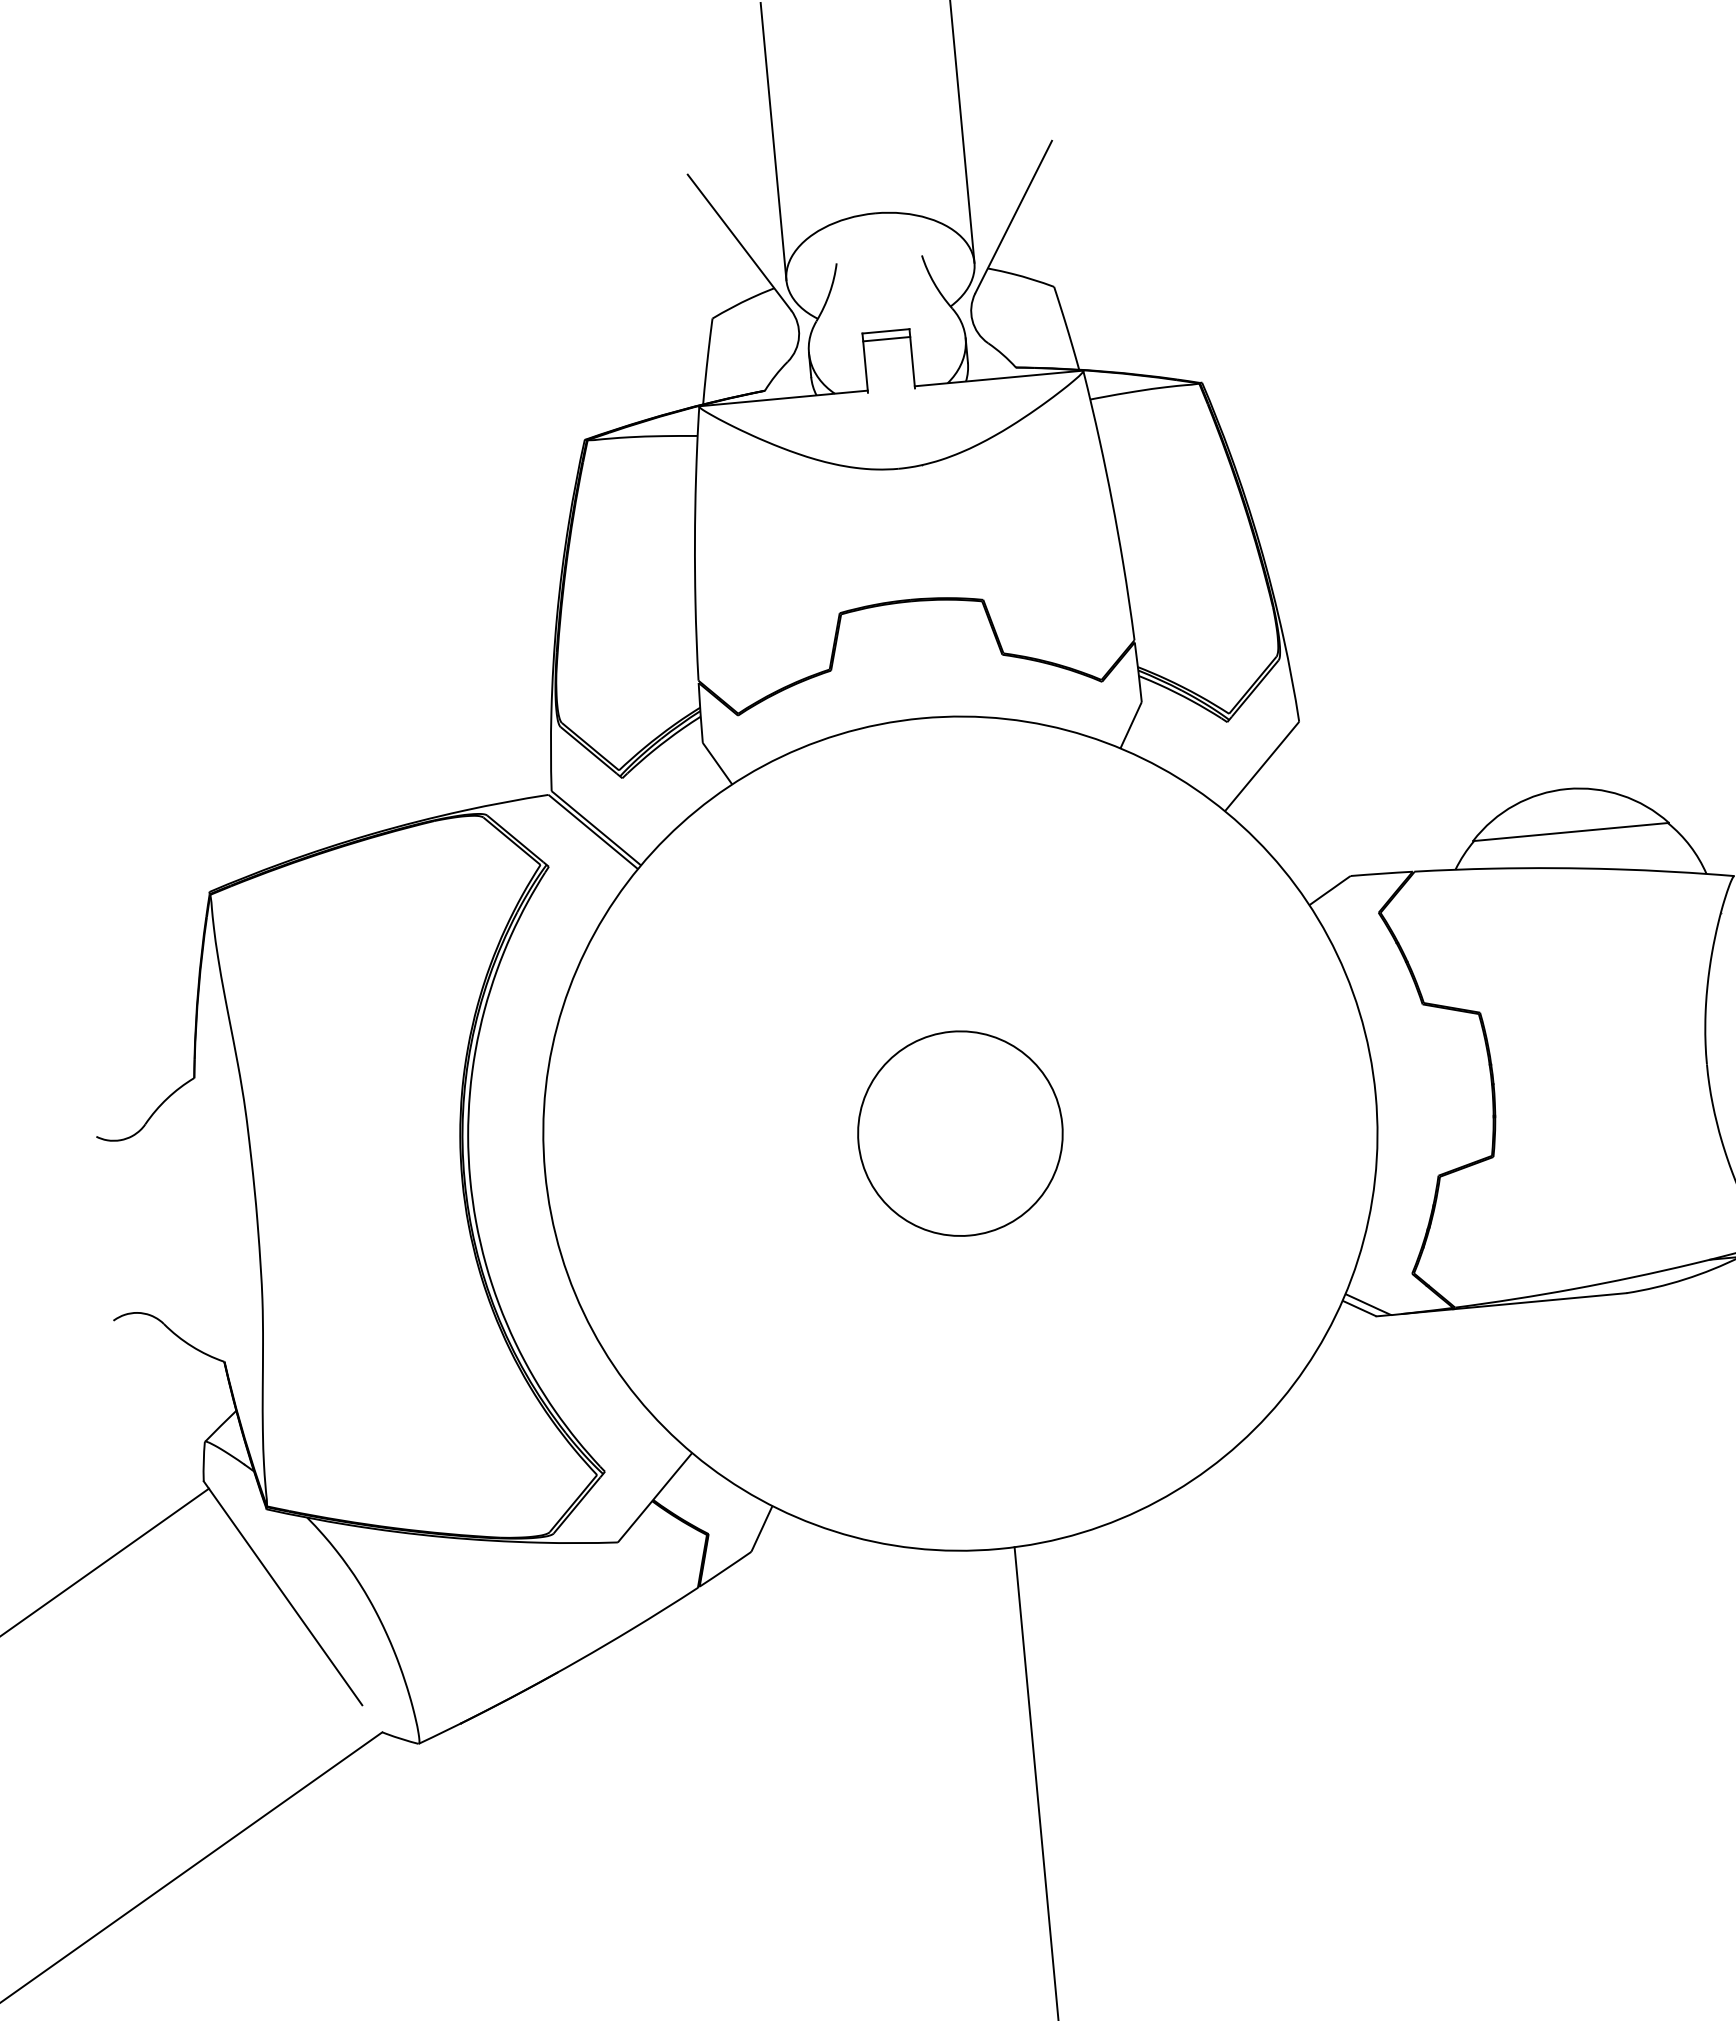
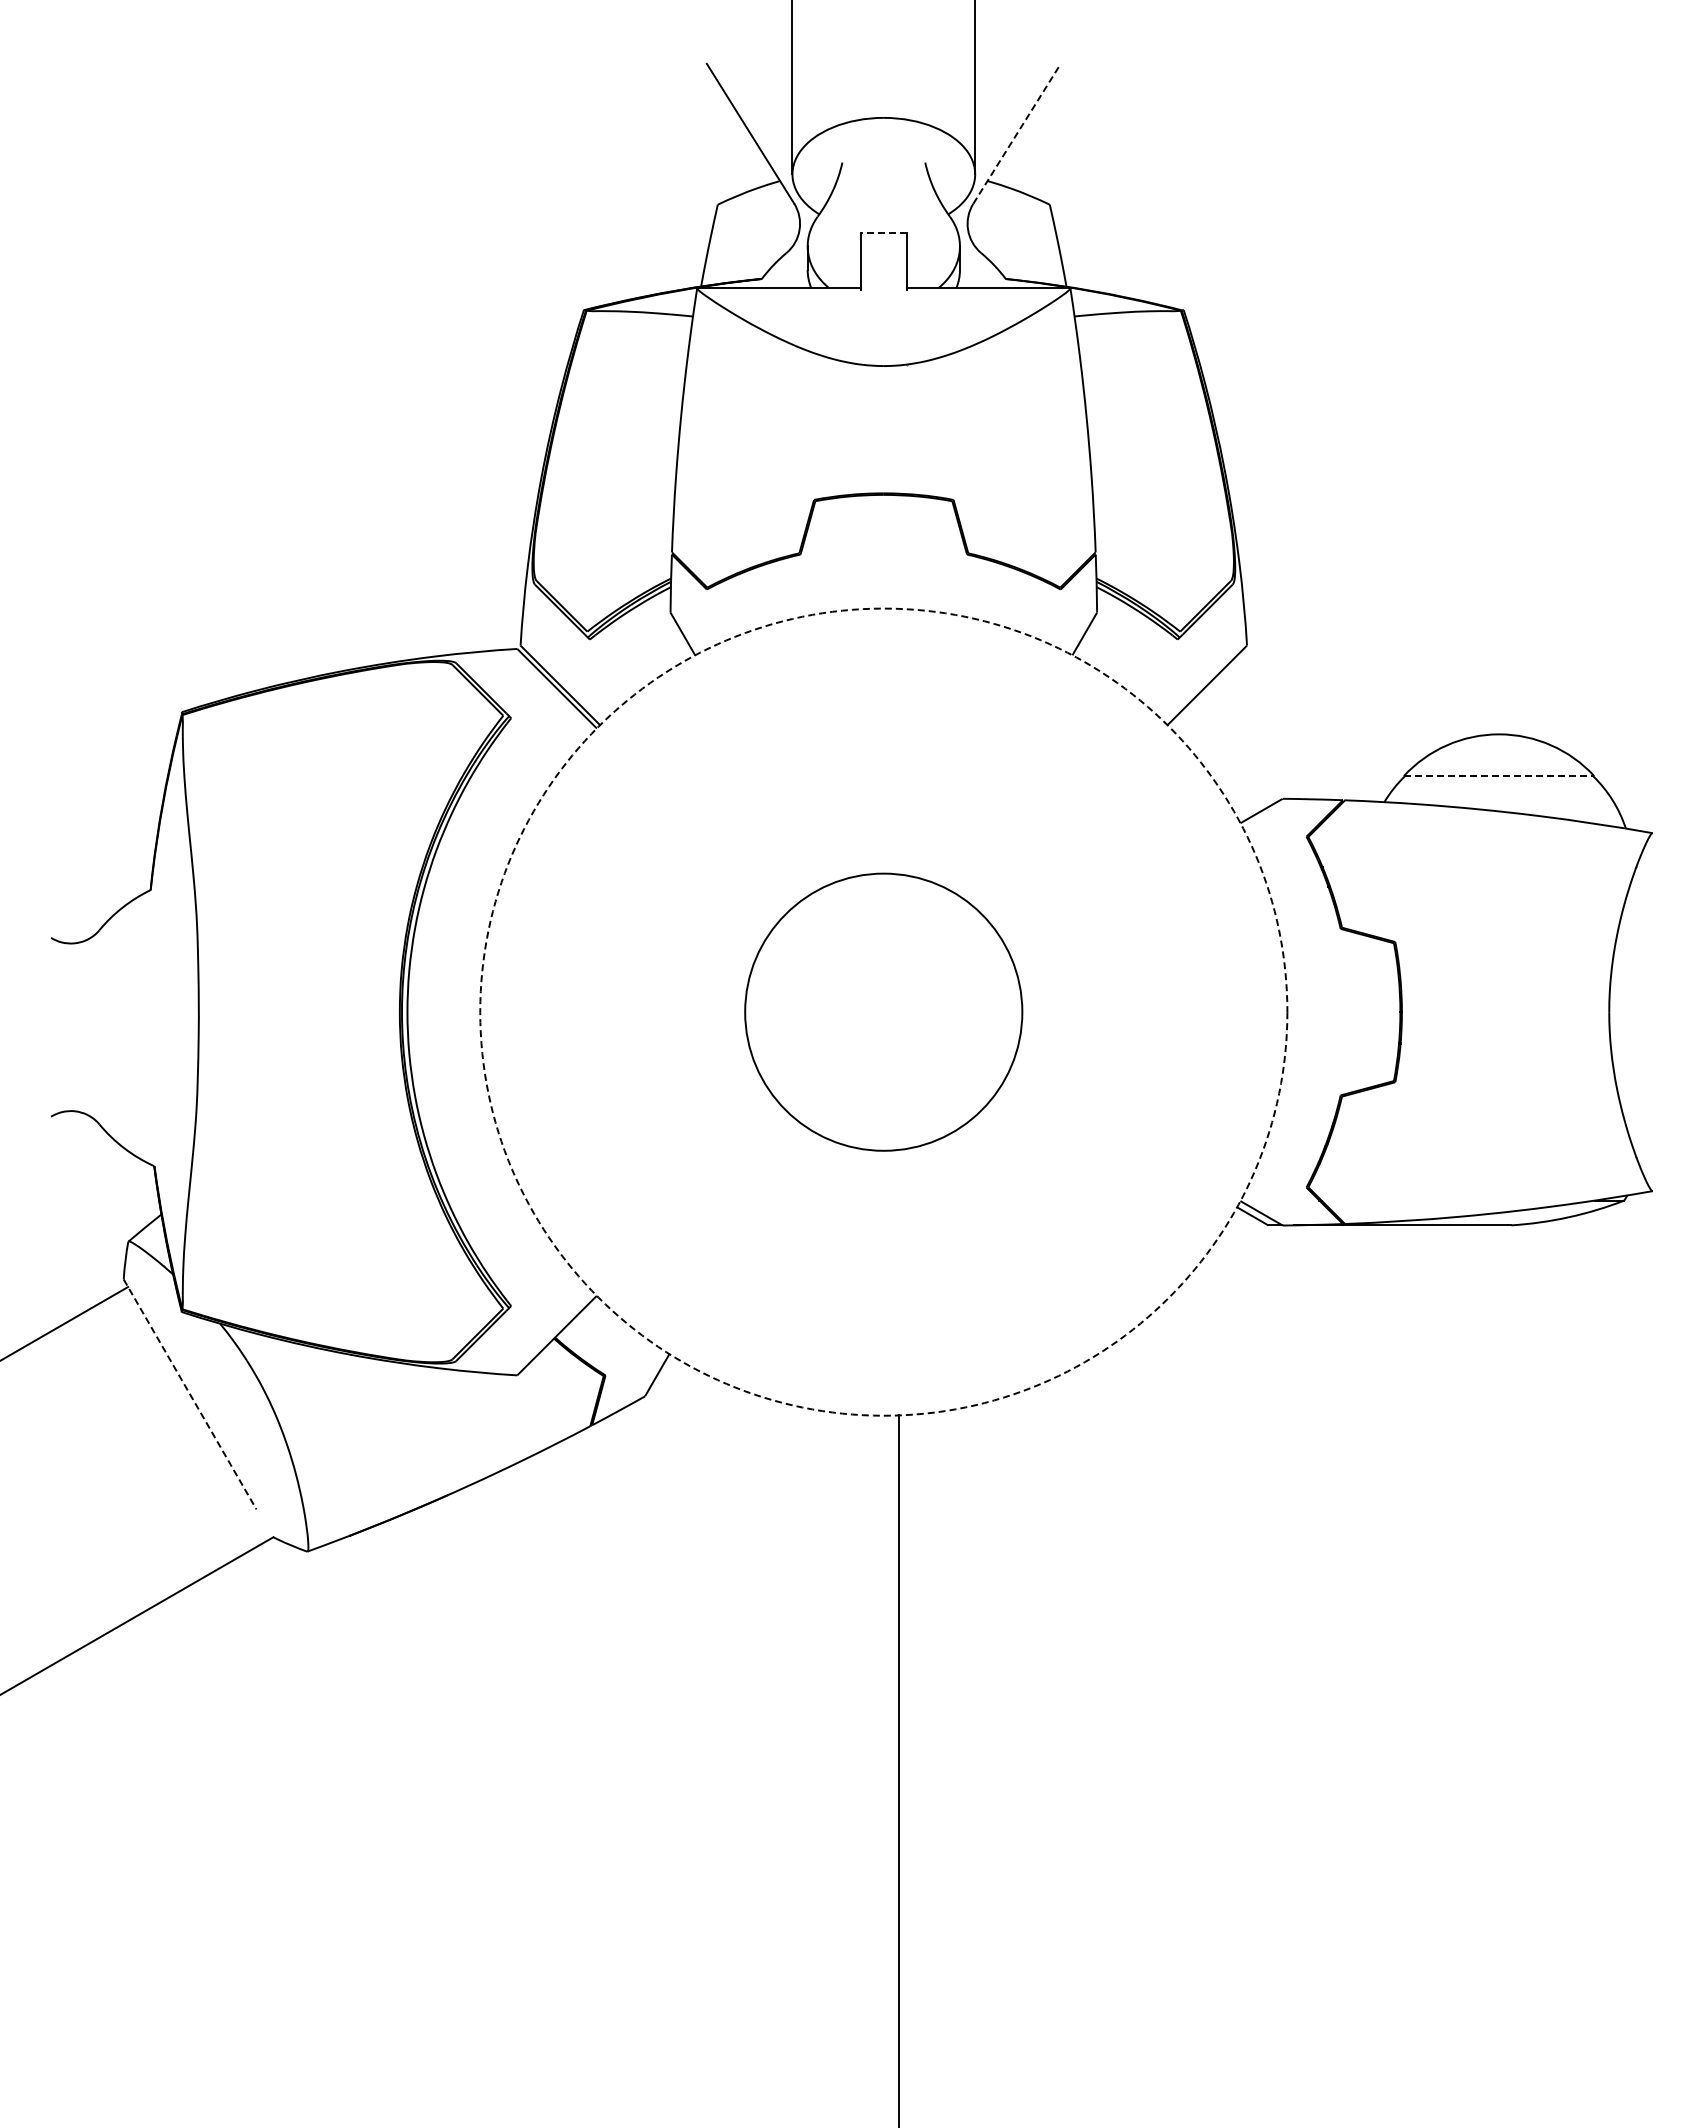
line: (1014, 216) -> (1017, 133), solid -> dashed
line: (885, 331) -> (883, 232), solid -> dashed
line: (886, 339) -> (883, 240), removed
line: (1571, 832) -> (1499, 776), solid -> dashed
circle: (960, 1133) -> (883, 1011), size x1.4
circle: (960, 1133) -> (883, 1011), solid -> dashed
line: (283, 1593) -> (190, 1394), solid -> dashed

